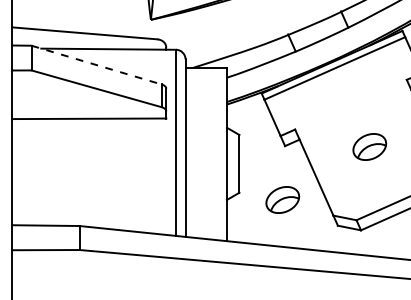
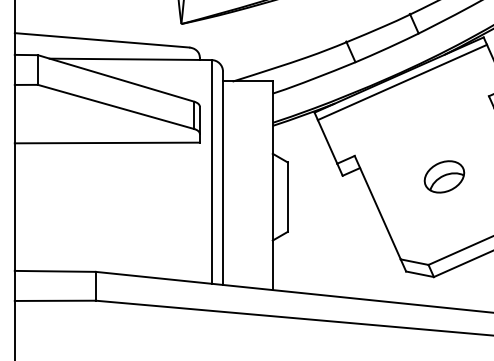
line: (96, 65) -> (115, 78), dashed -> solid
part: (282, 199) -> (339, 239), removed

